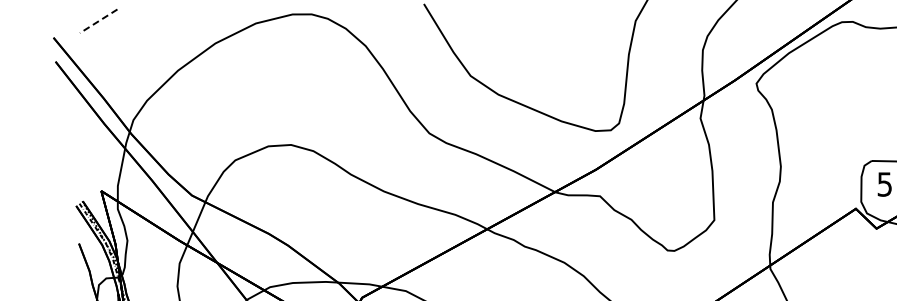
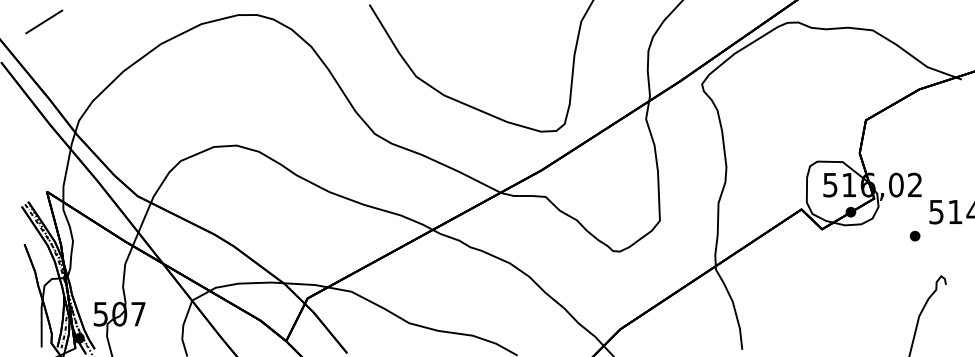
line: (97, 21) -> (43, 22), dashed -> solid

